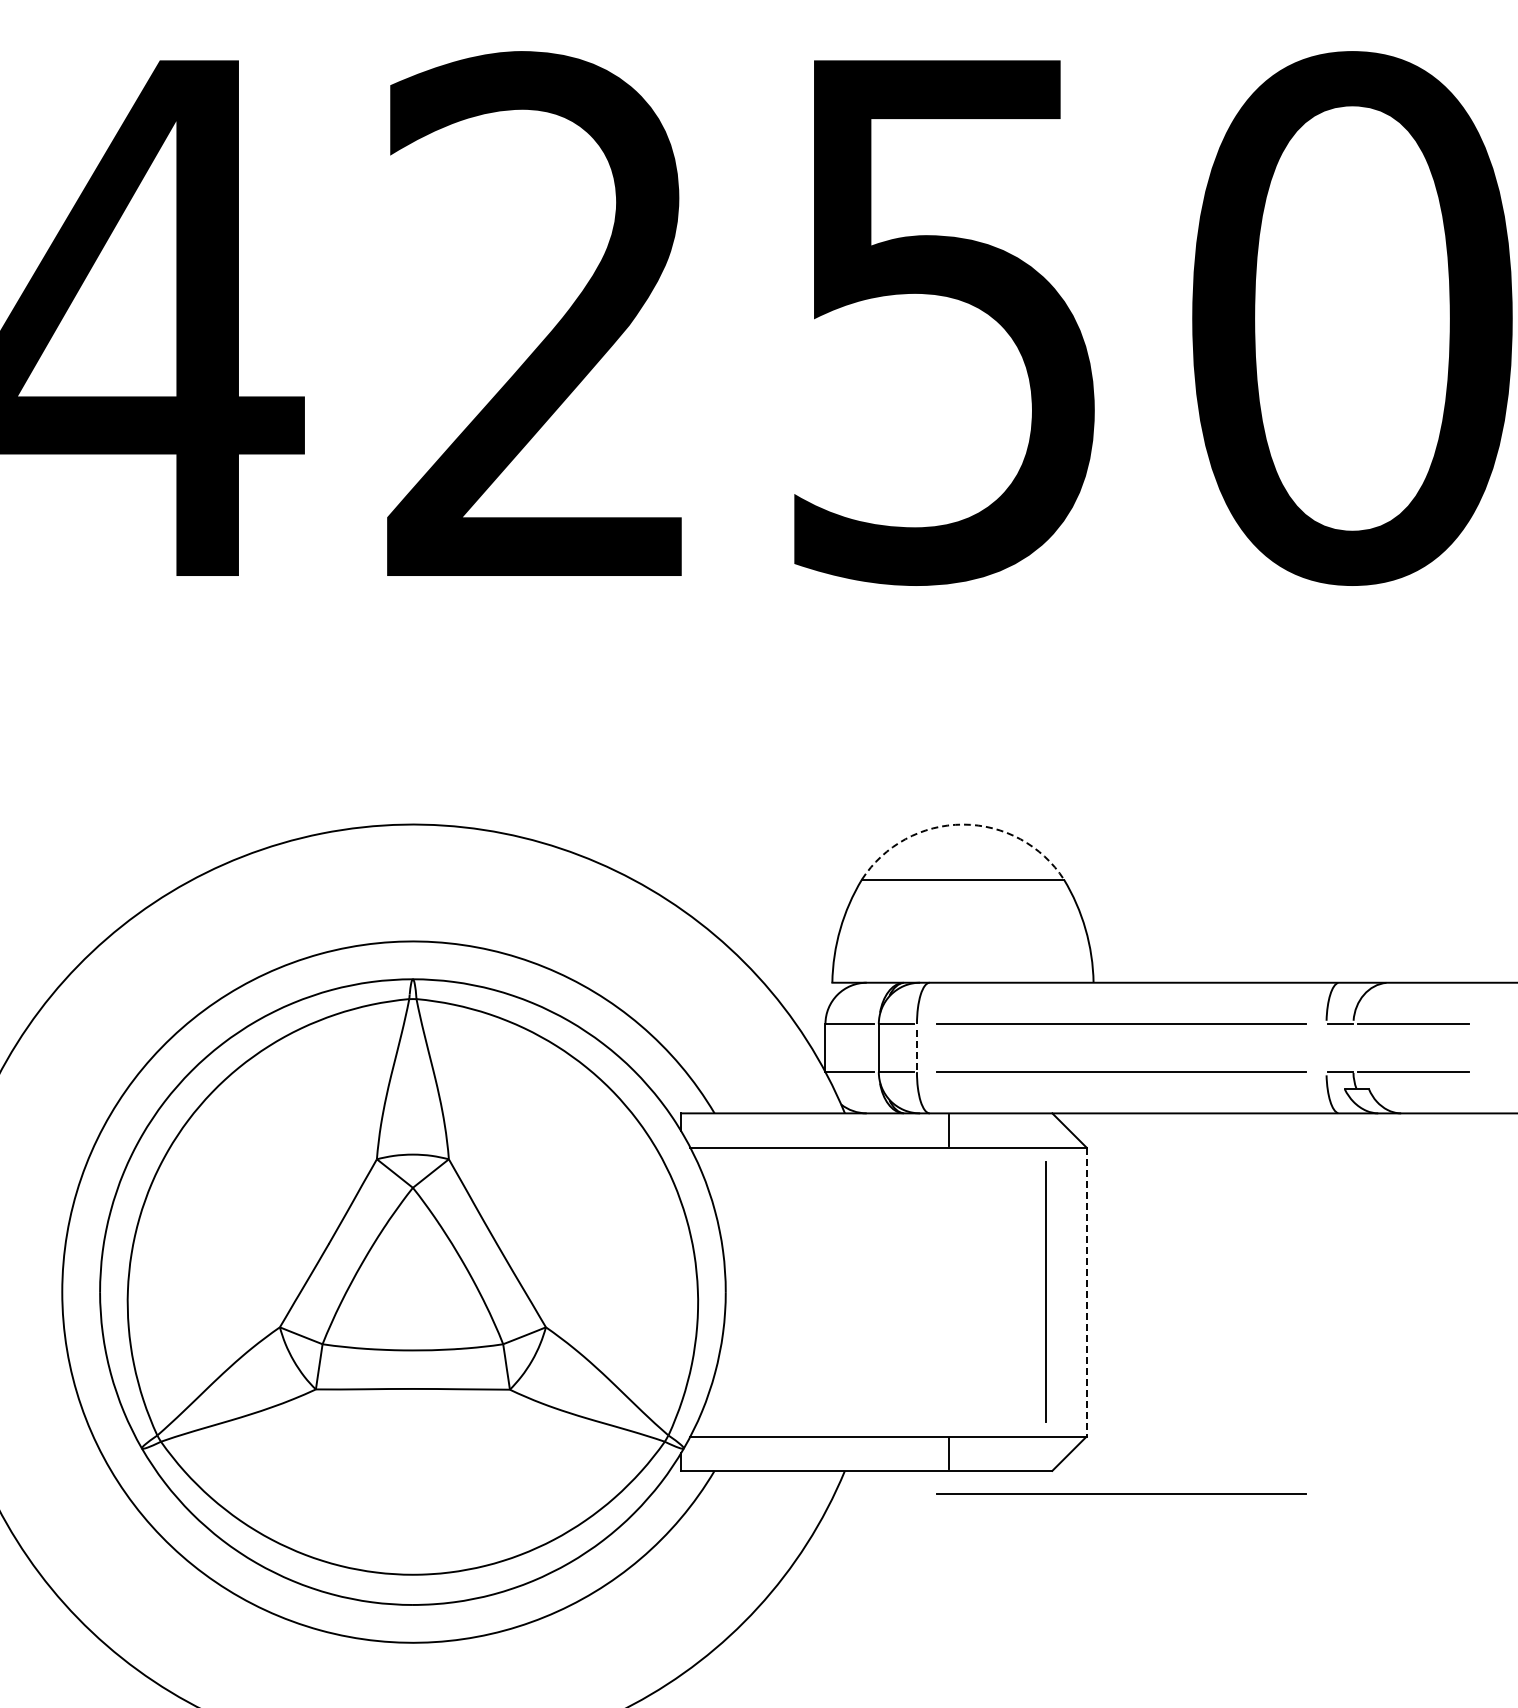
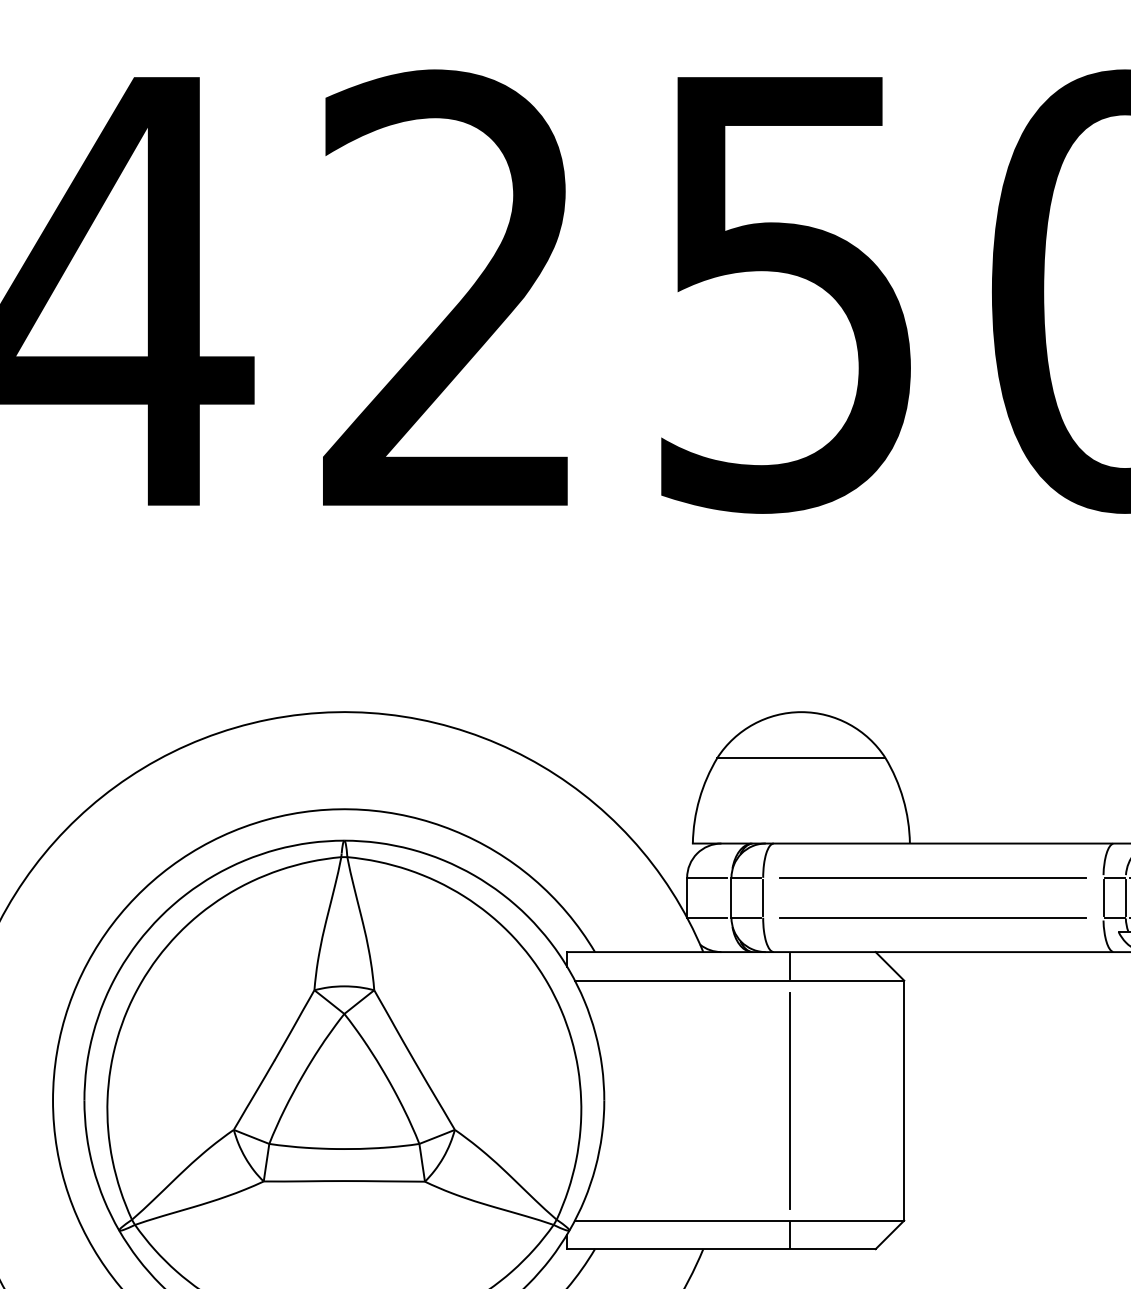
arc: (962, 824) -> (801, 712), dashed -> solid
line: (1326, 1047) -> (1103, 897), added
line: (1353, 1047) -> (1125, 897), added
line: (916, 1048) -> (762, 898), dashed -> solid
line: (1045, 1291) -> (789, 1100), moved
line: (1086, 1292) -> (904, 1100), dashed -> solid
line: (1121, 1493) -> (933, 1267), removed

